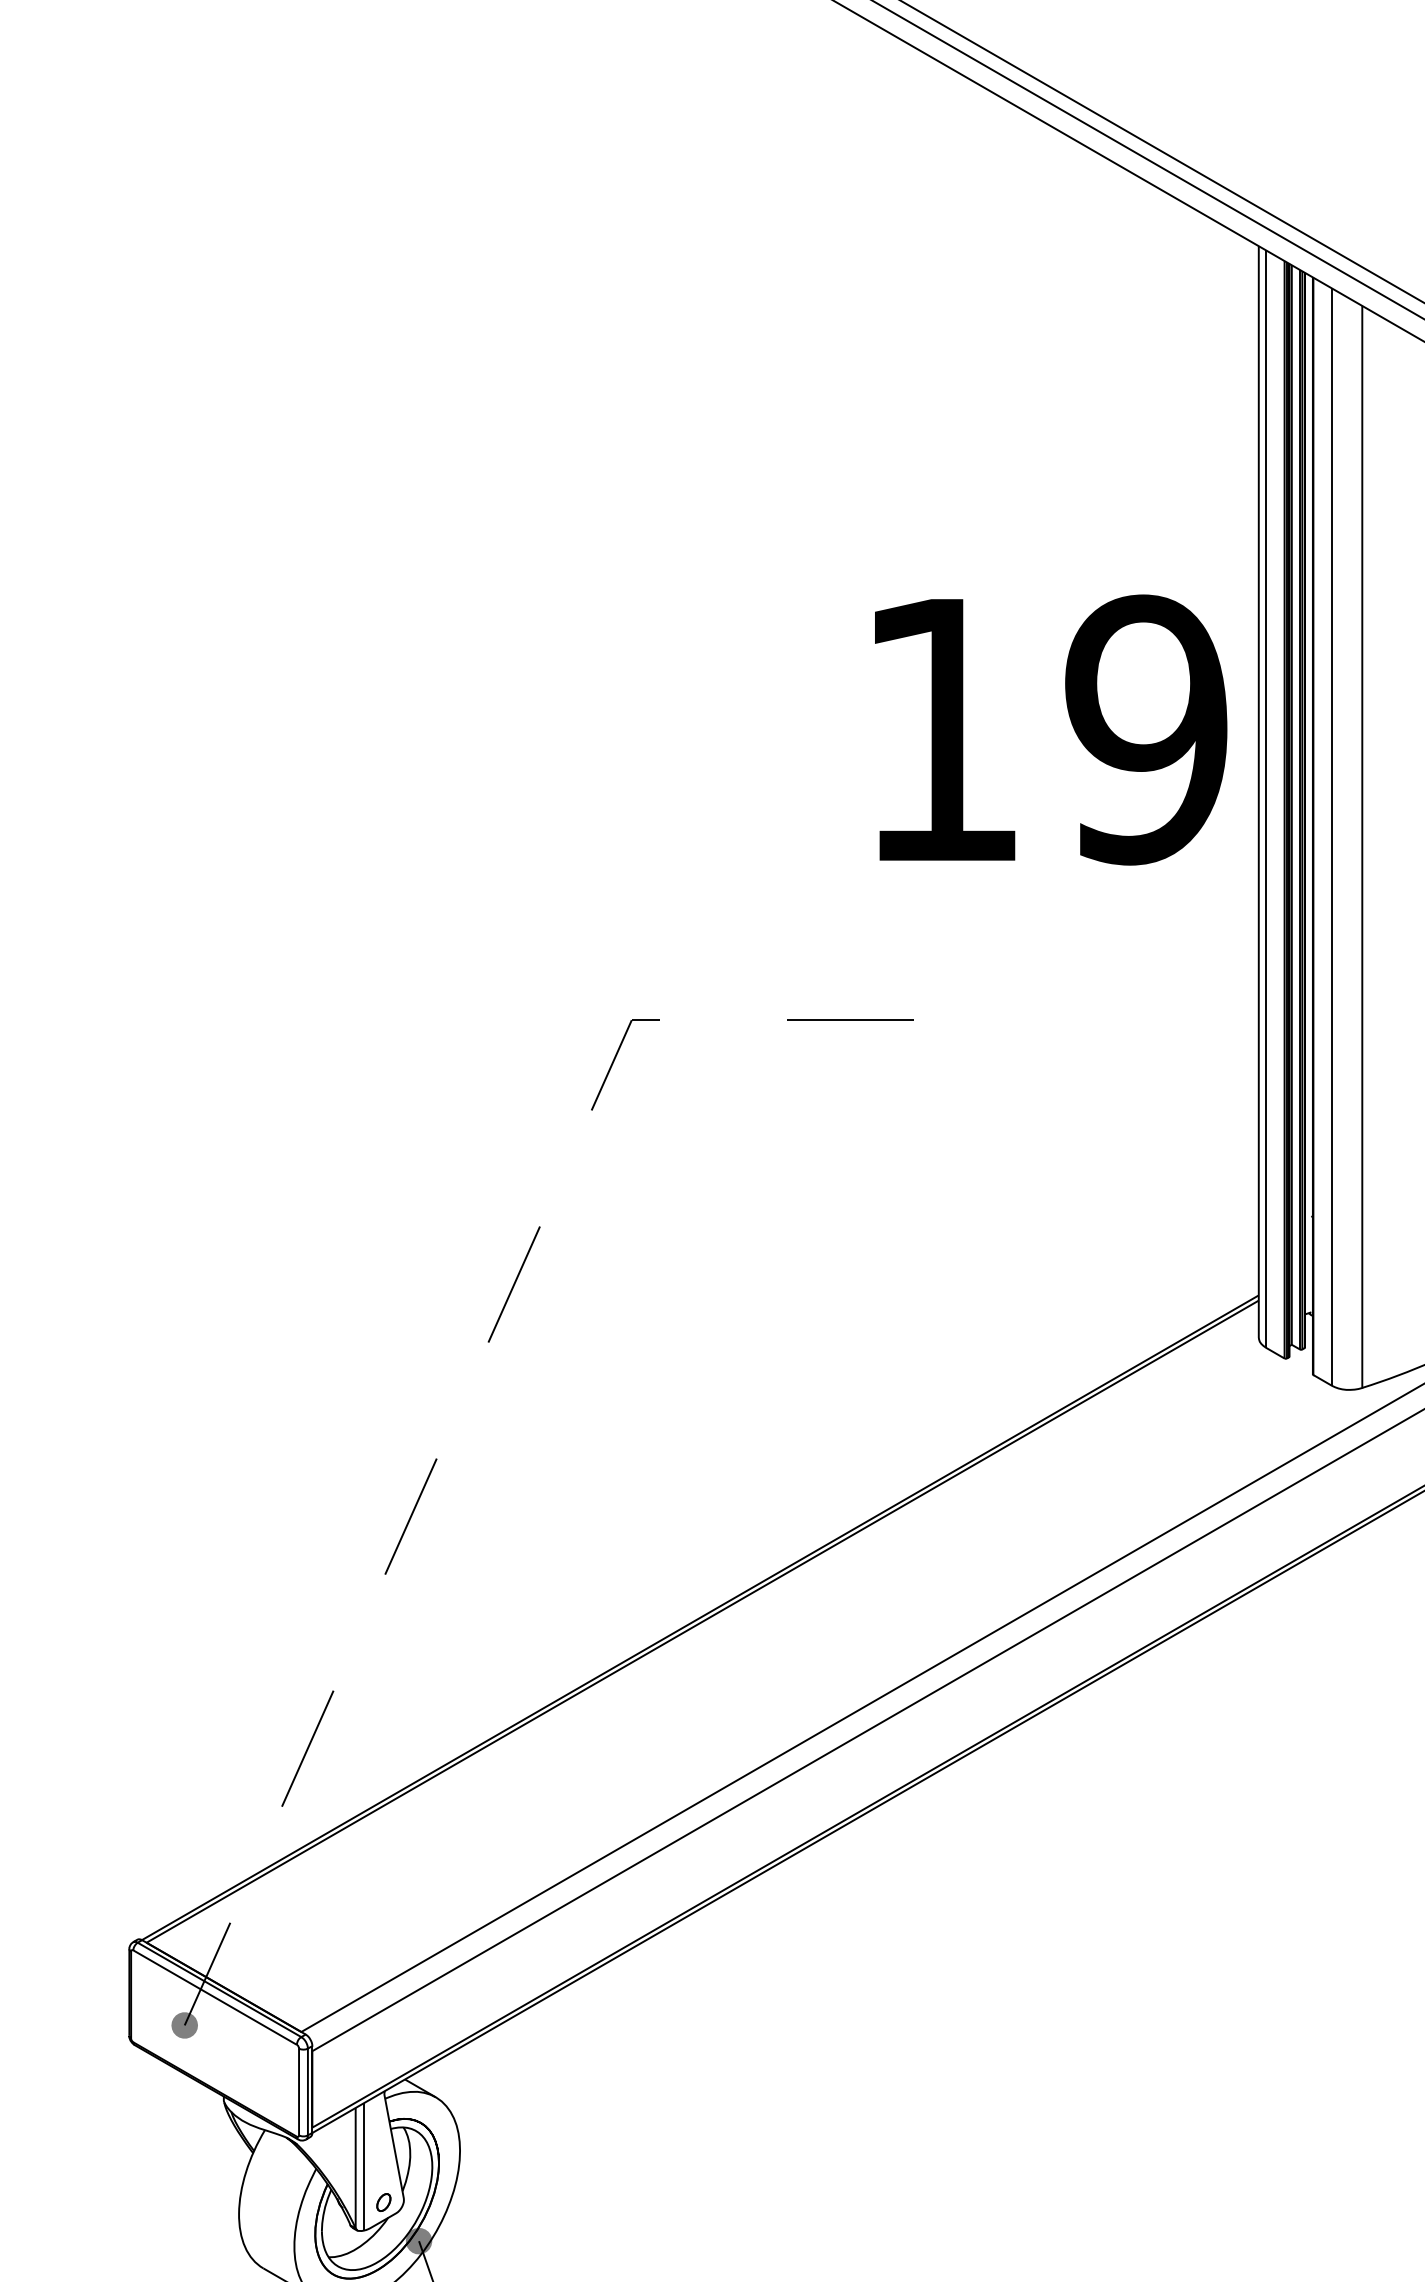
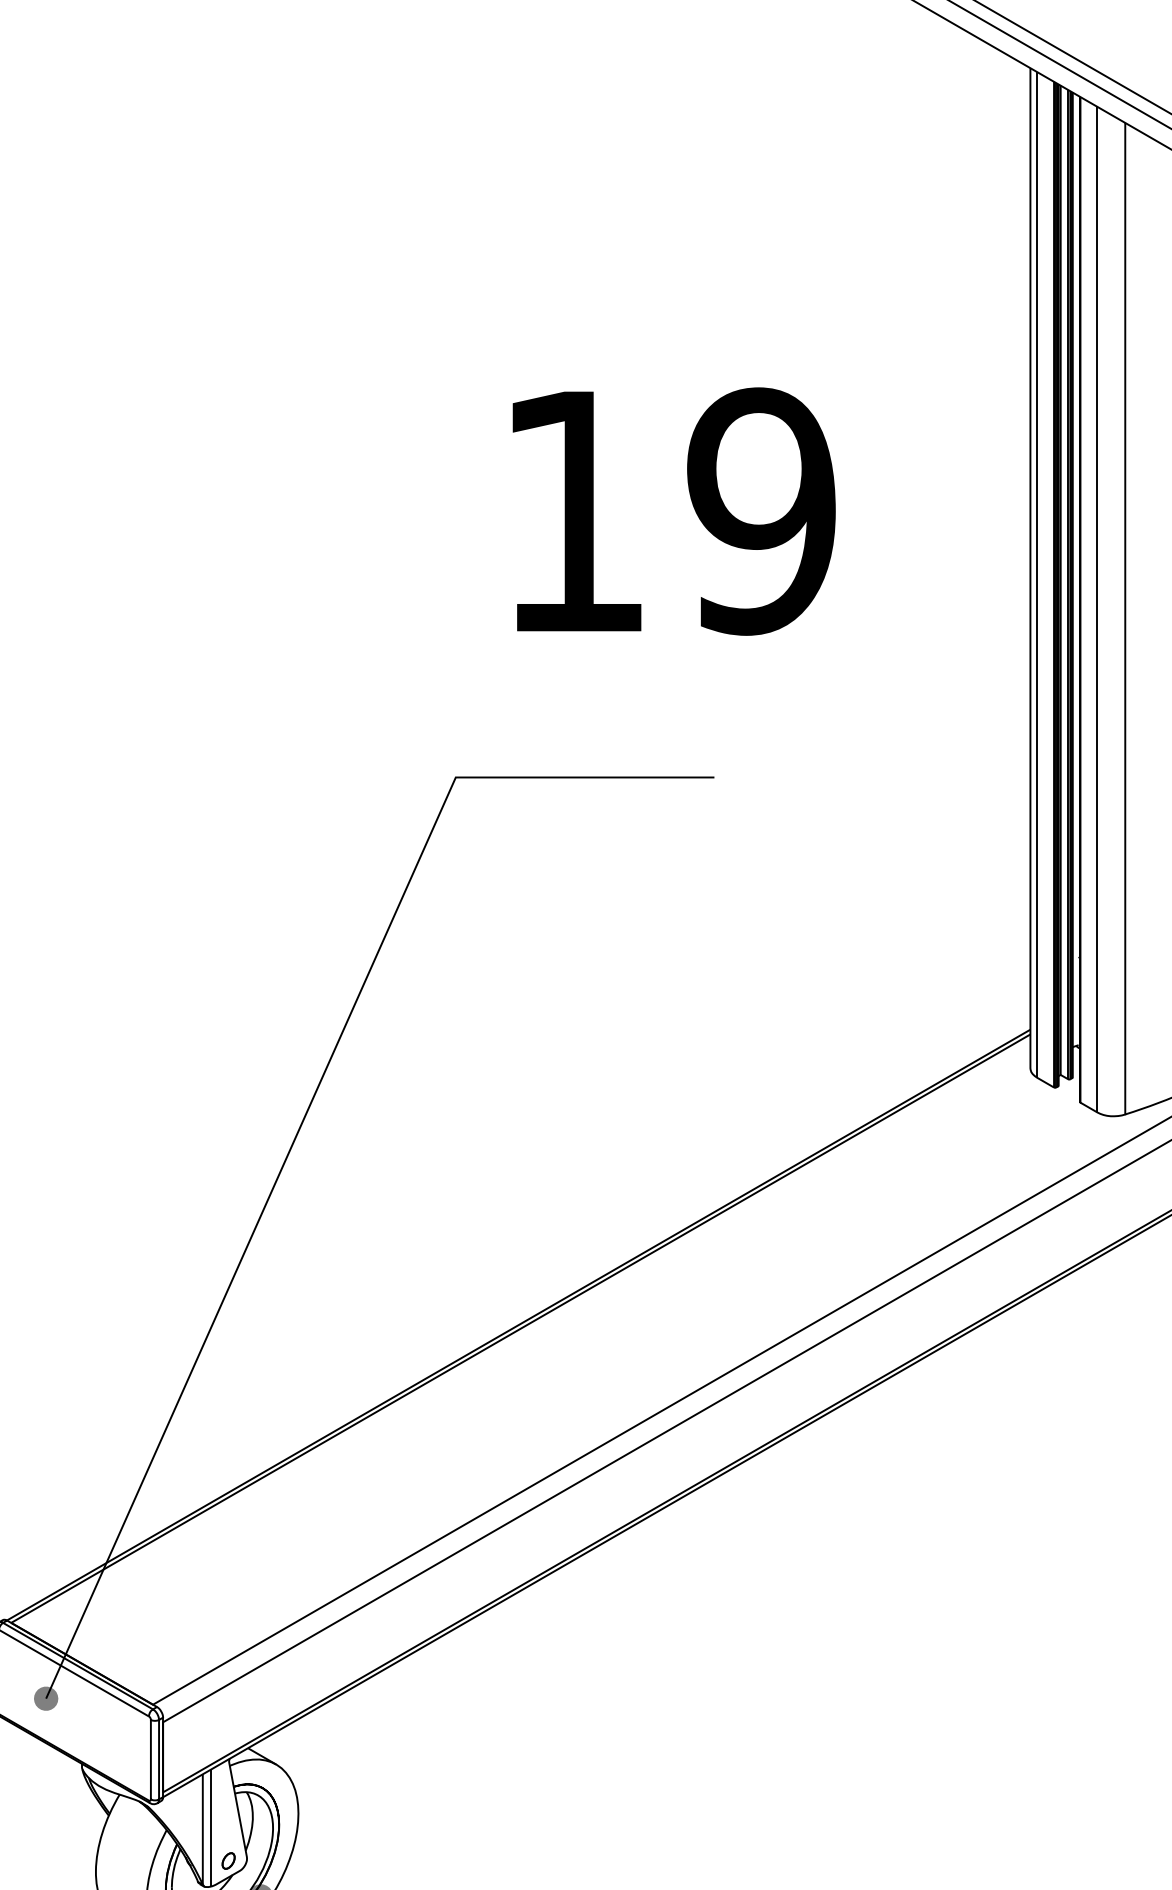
text: (1051, 729) -> (674, 511), moved
line: (465, 1393) -> (303, 1119), dashed -> solid

